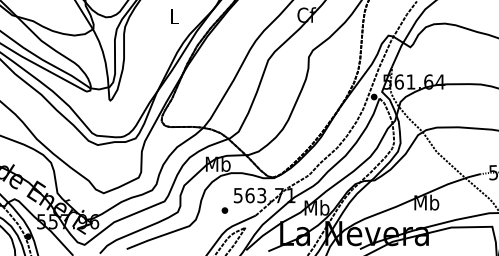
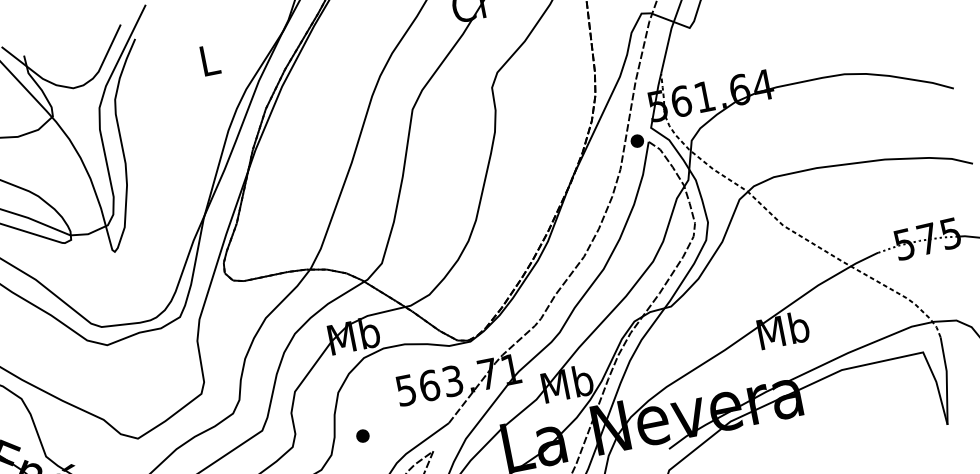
part: (224, 210) -> (362, 436), moved

